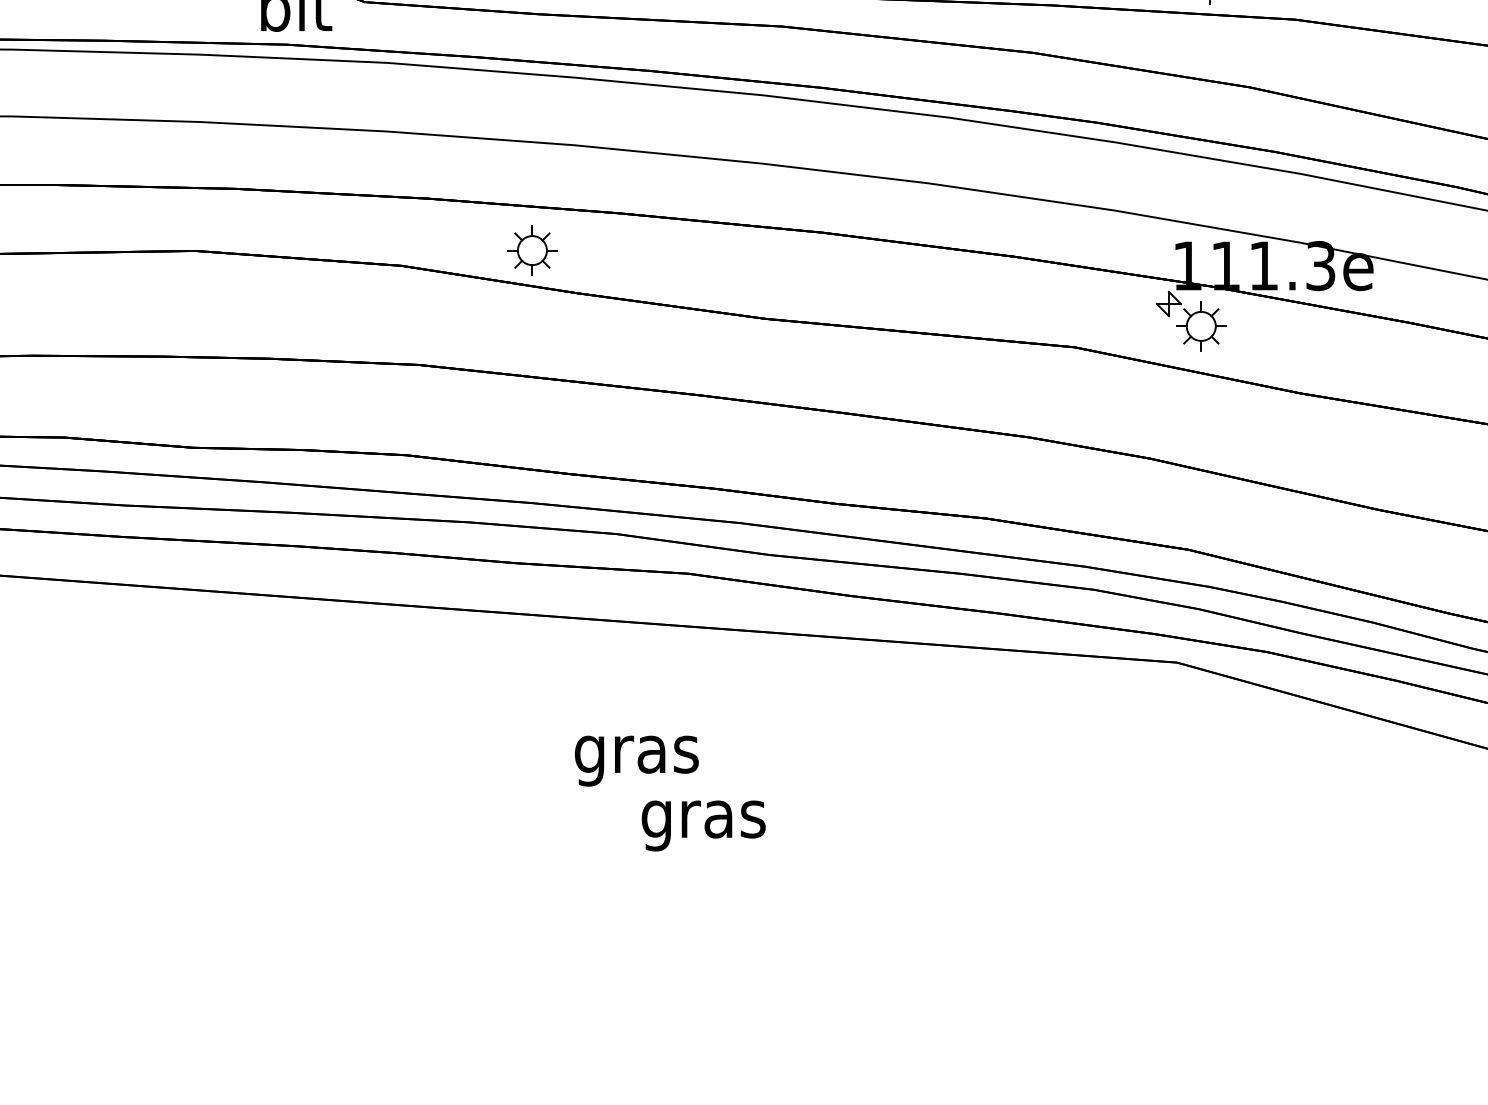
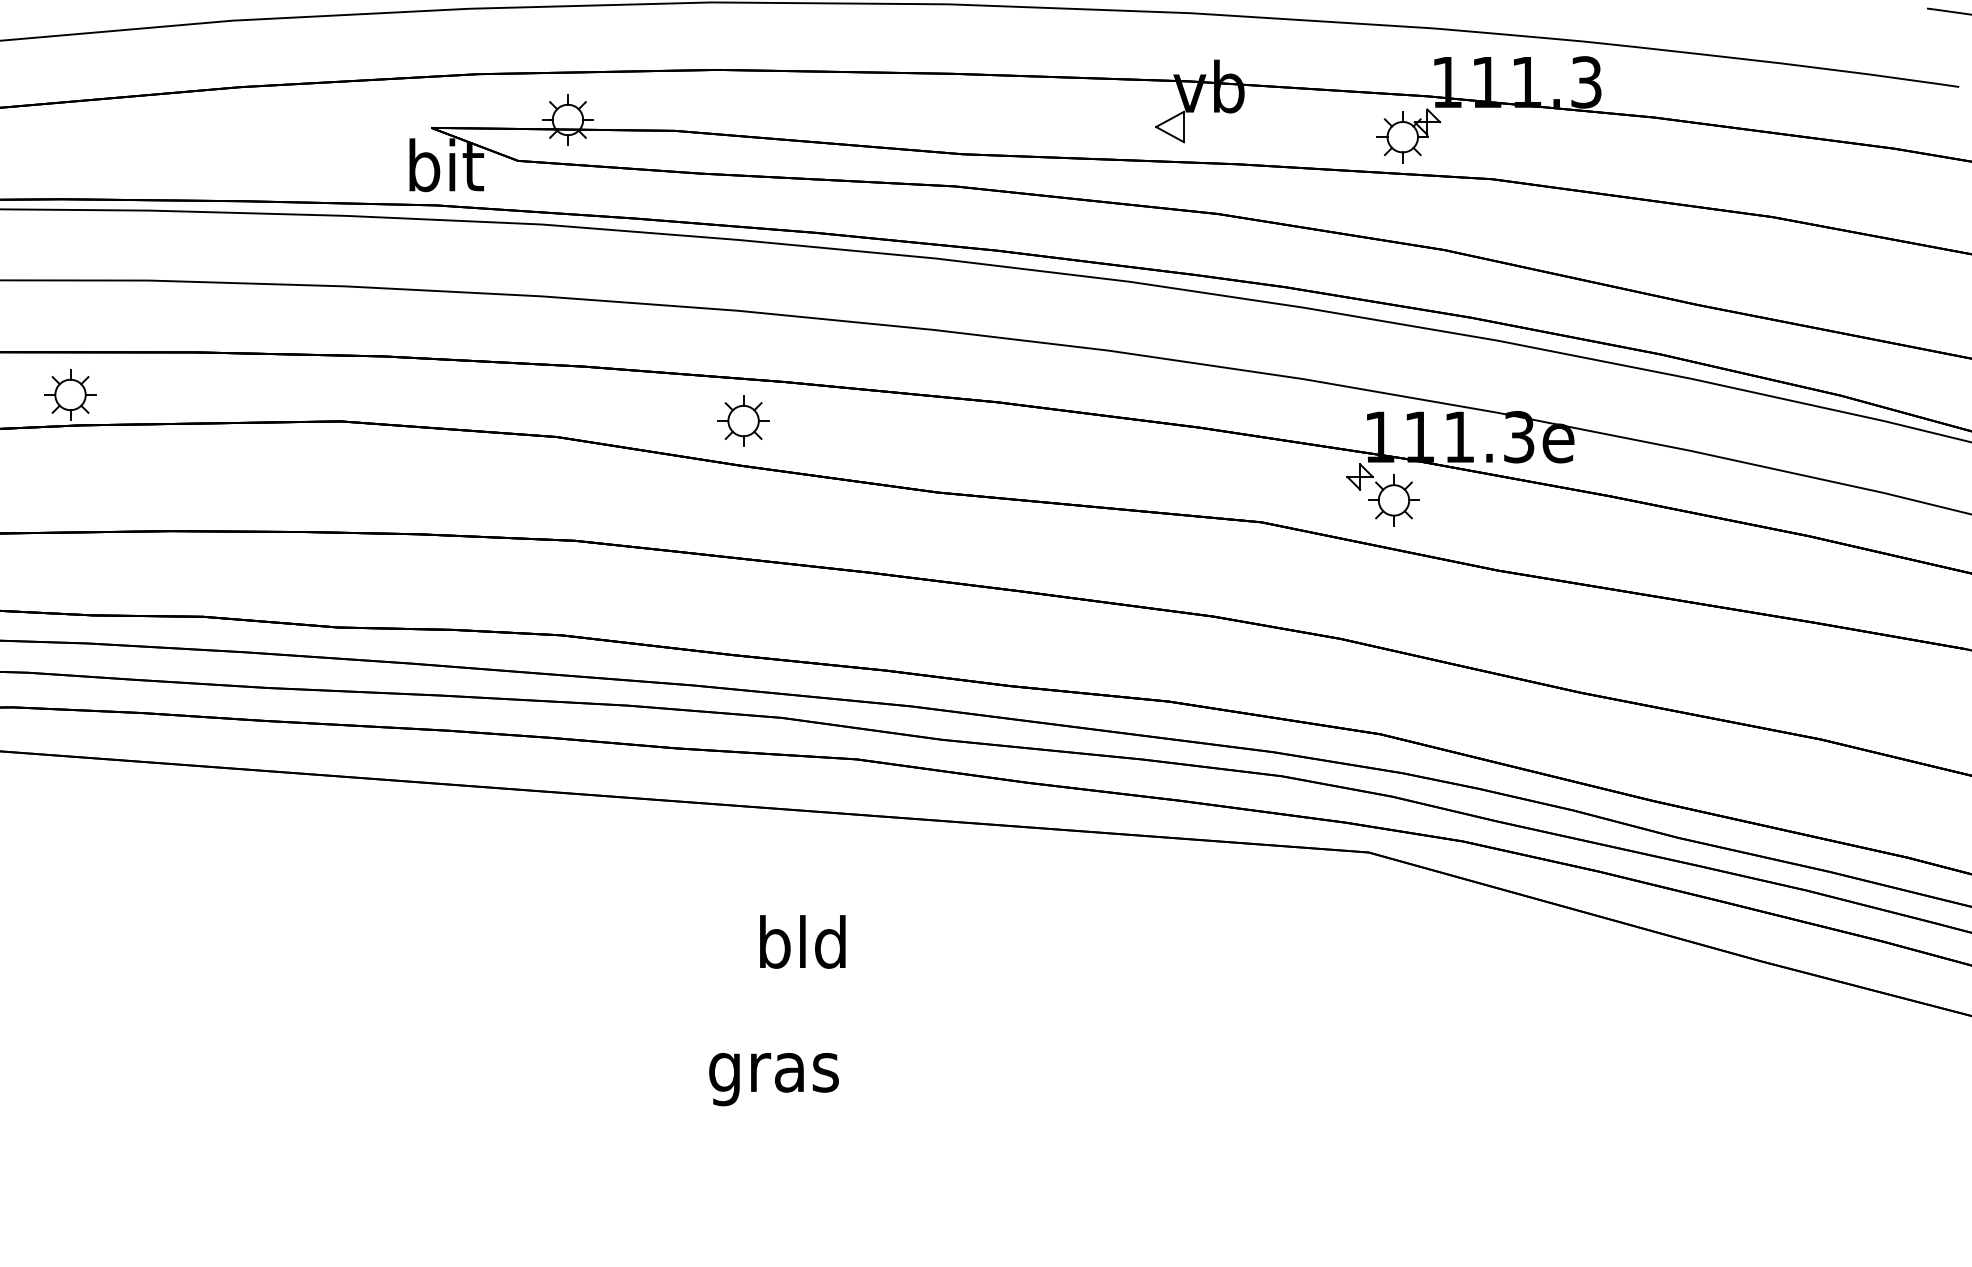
part: (532, 250) -> (743, 420), moved
text: (636, 754) -> (802, 948), gras -> bld
text: (703, 825) -> (773, 1079), moved

